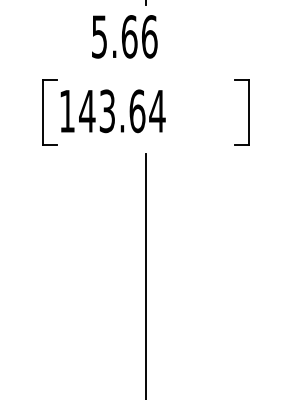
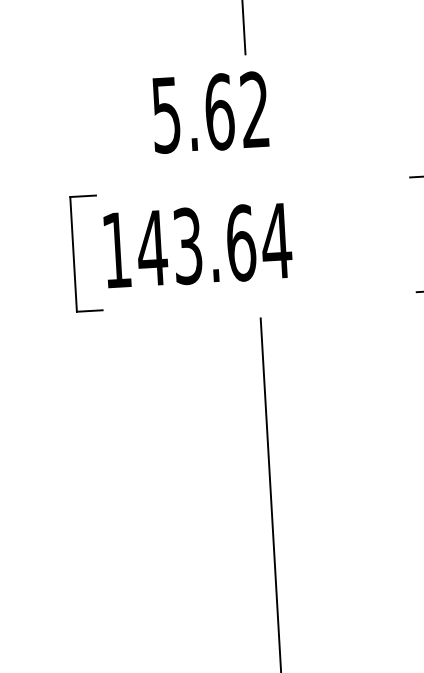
text: (149, 36) -> (254, 109), 5.66 -> 5.62

